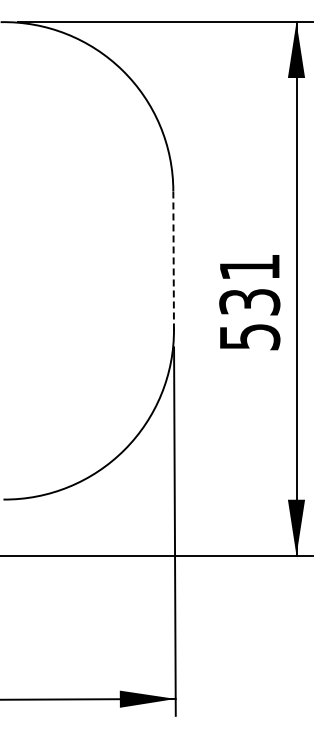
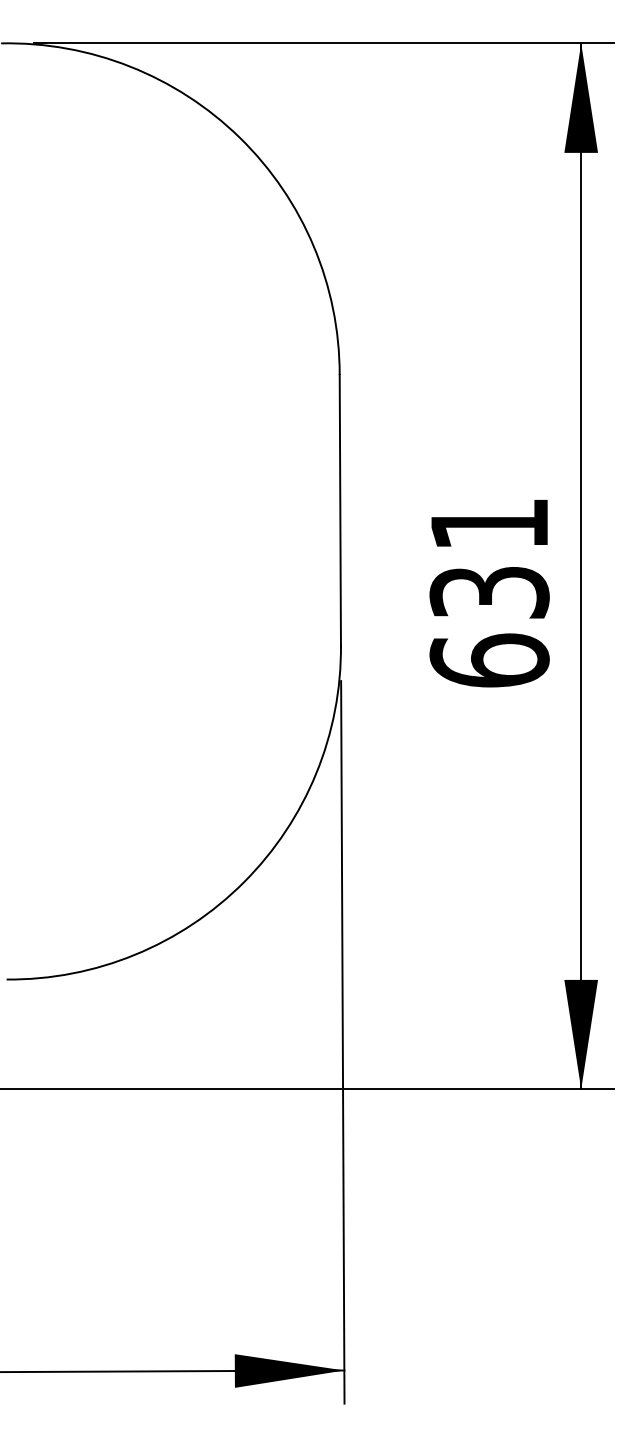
line: (173, 260) -> (340, 510), dashed -> solid
text: (249, 336) -> (489, 659), 531 -> 631

